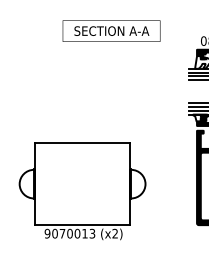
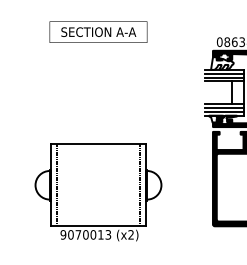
text: (111, 30) -> (98, 31), moved
line: (40, 184) -> (56, 185), added
line: (124, 184) -> (140, 185), added

